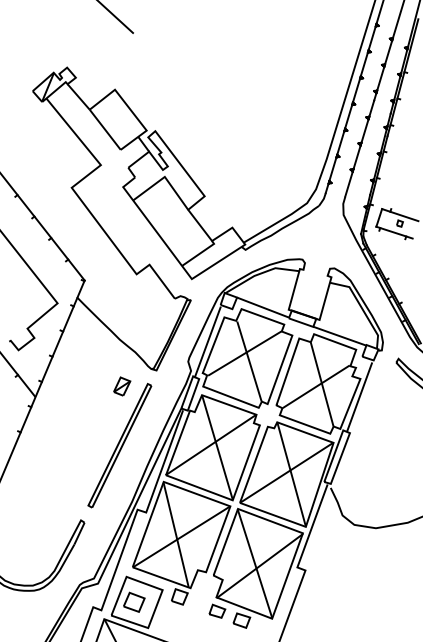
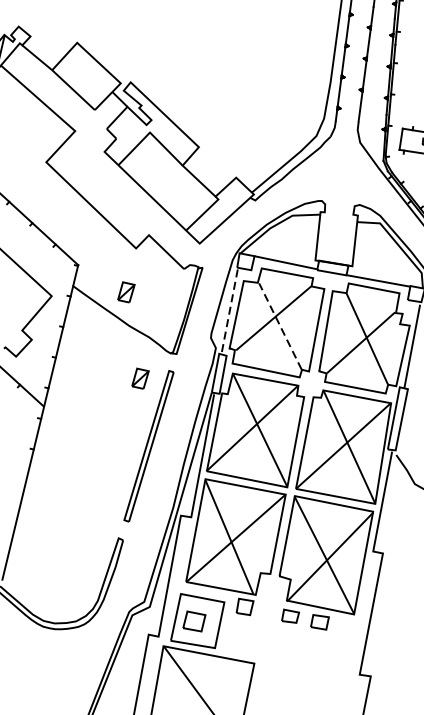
part: (122, 310) -> (126, 292), added
line: (207, 342) -> (229, 312), solid -> dashed
line: (249, 361) -> (280, 326), solid -> dashed

